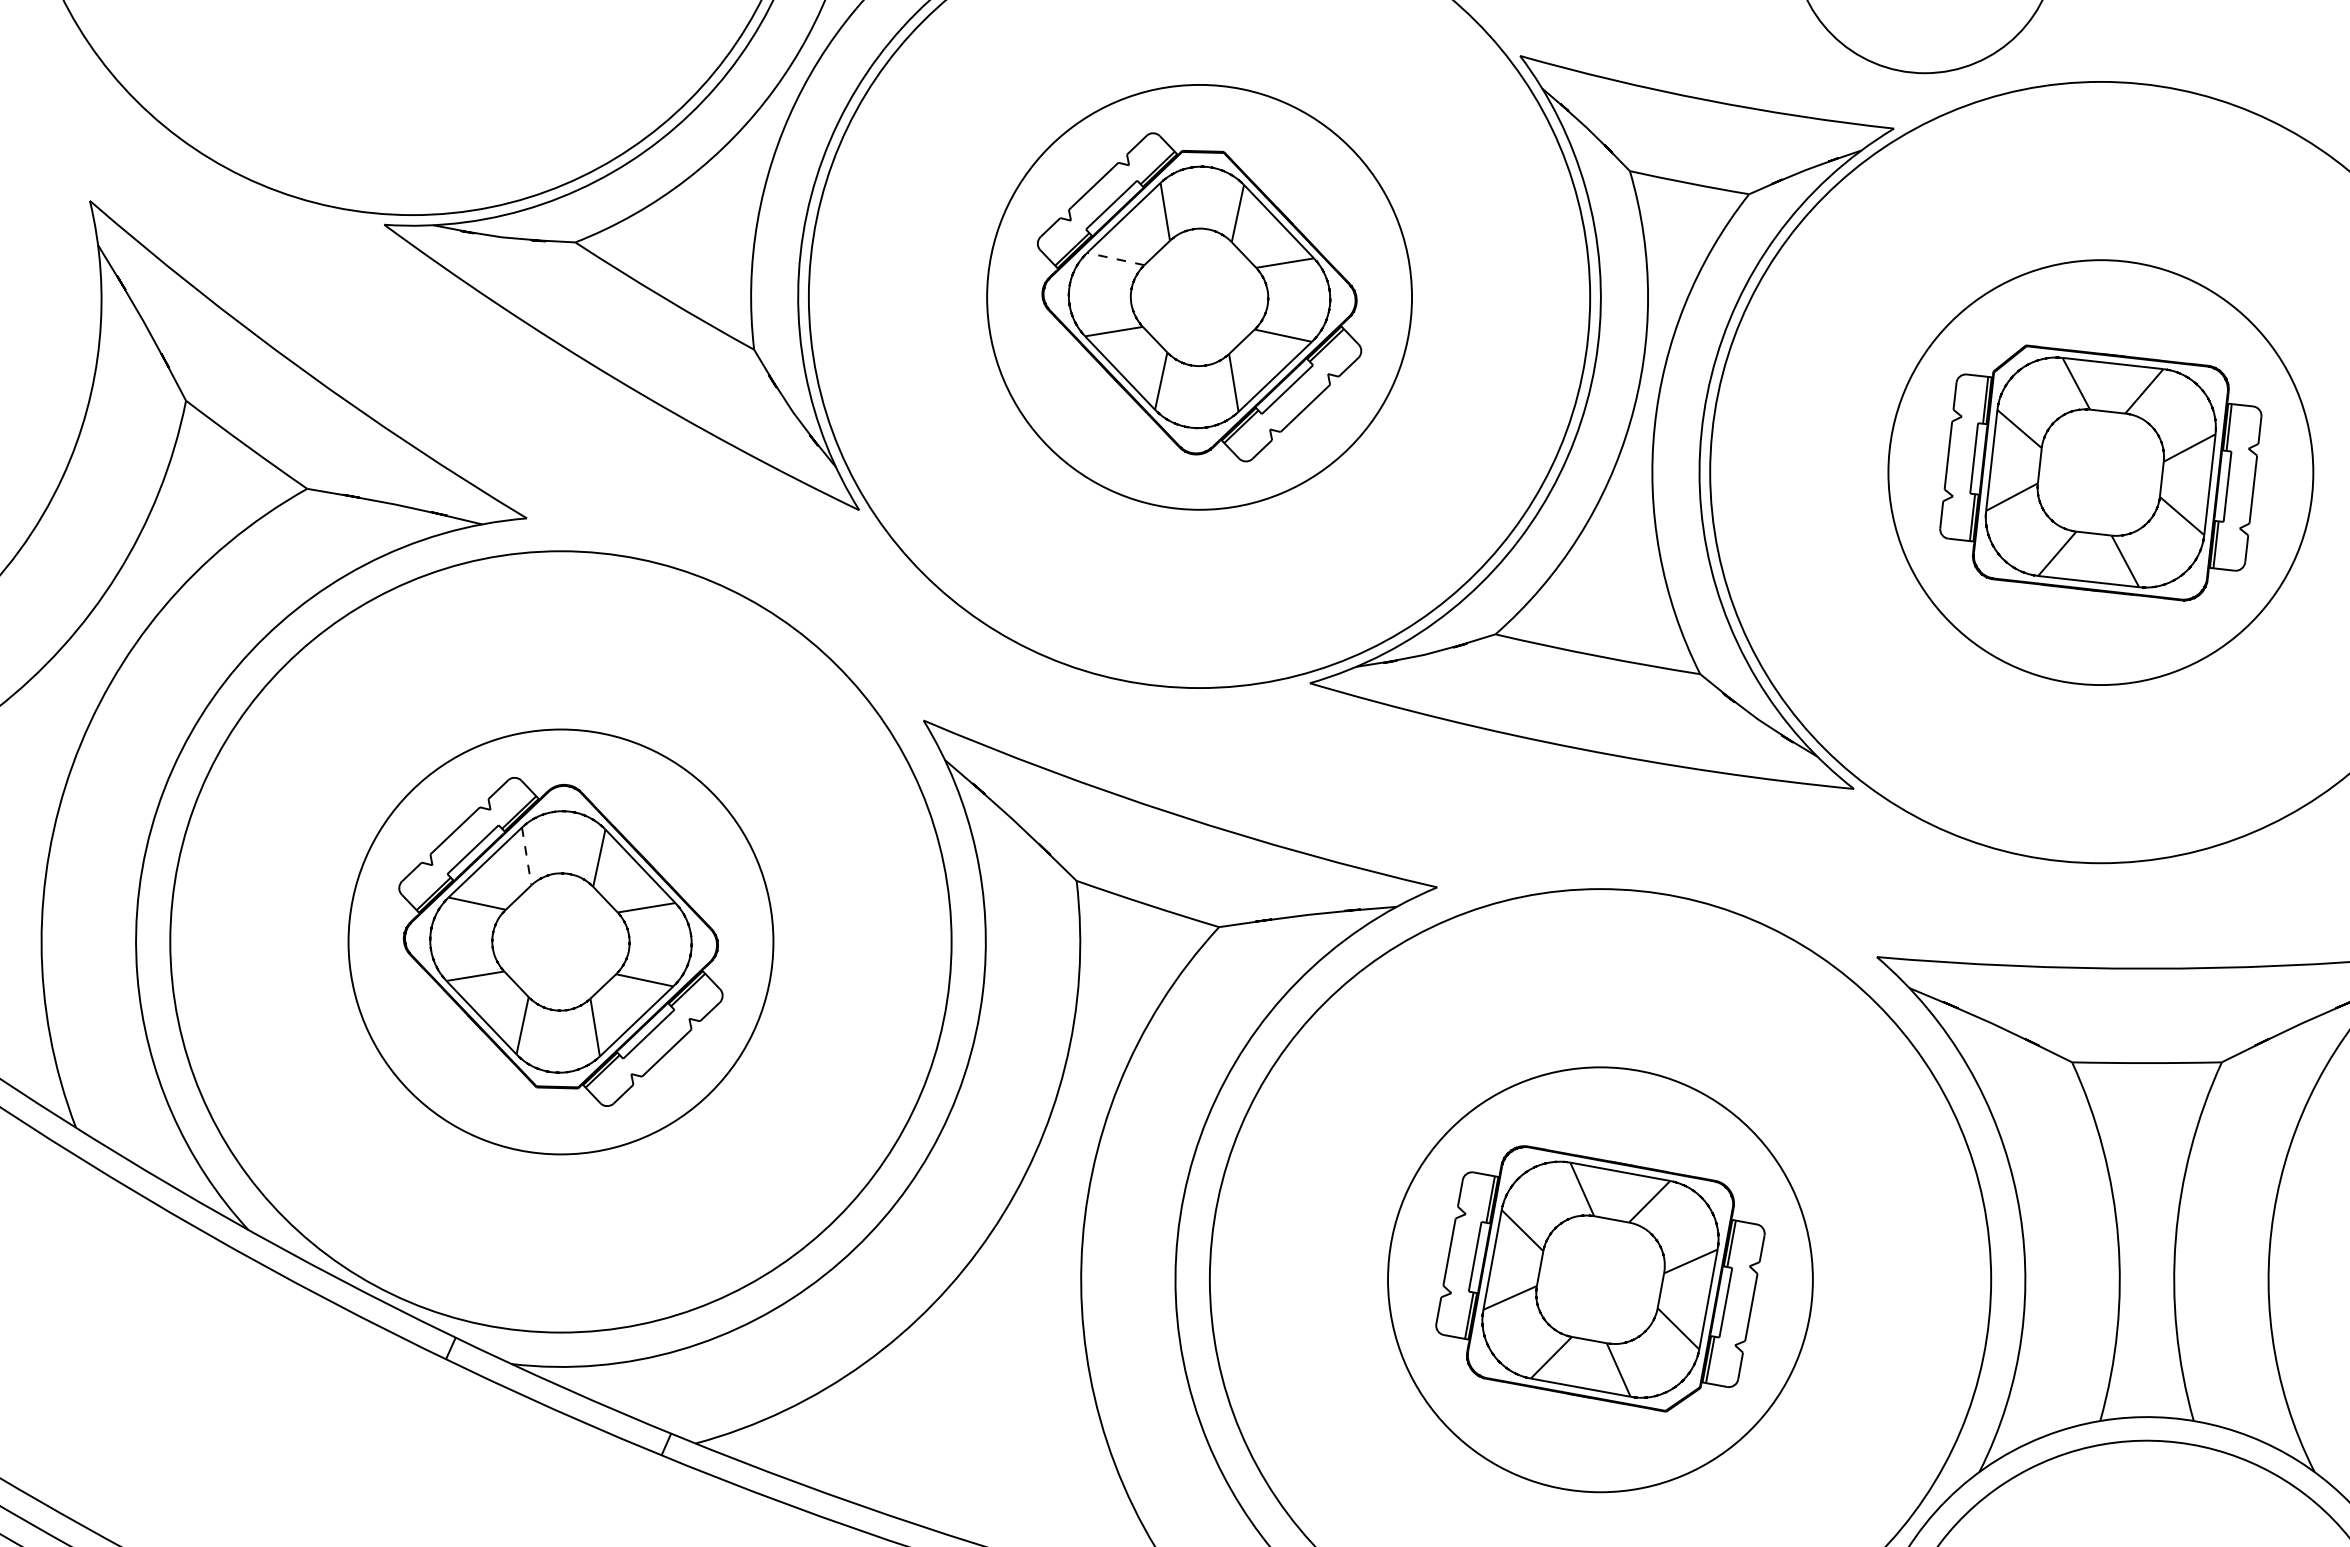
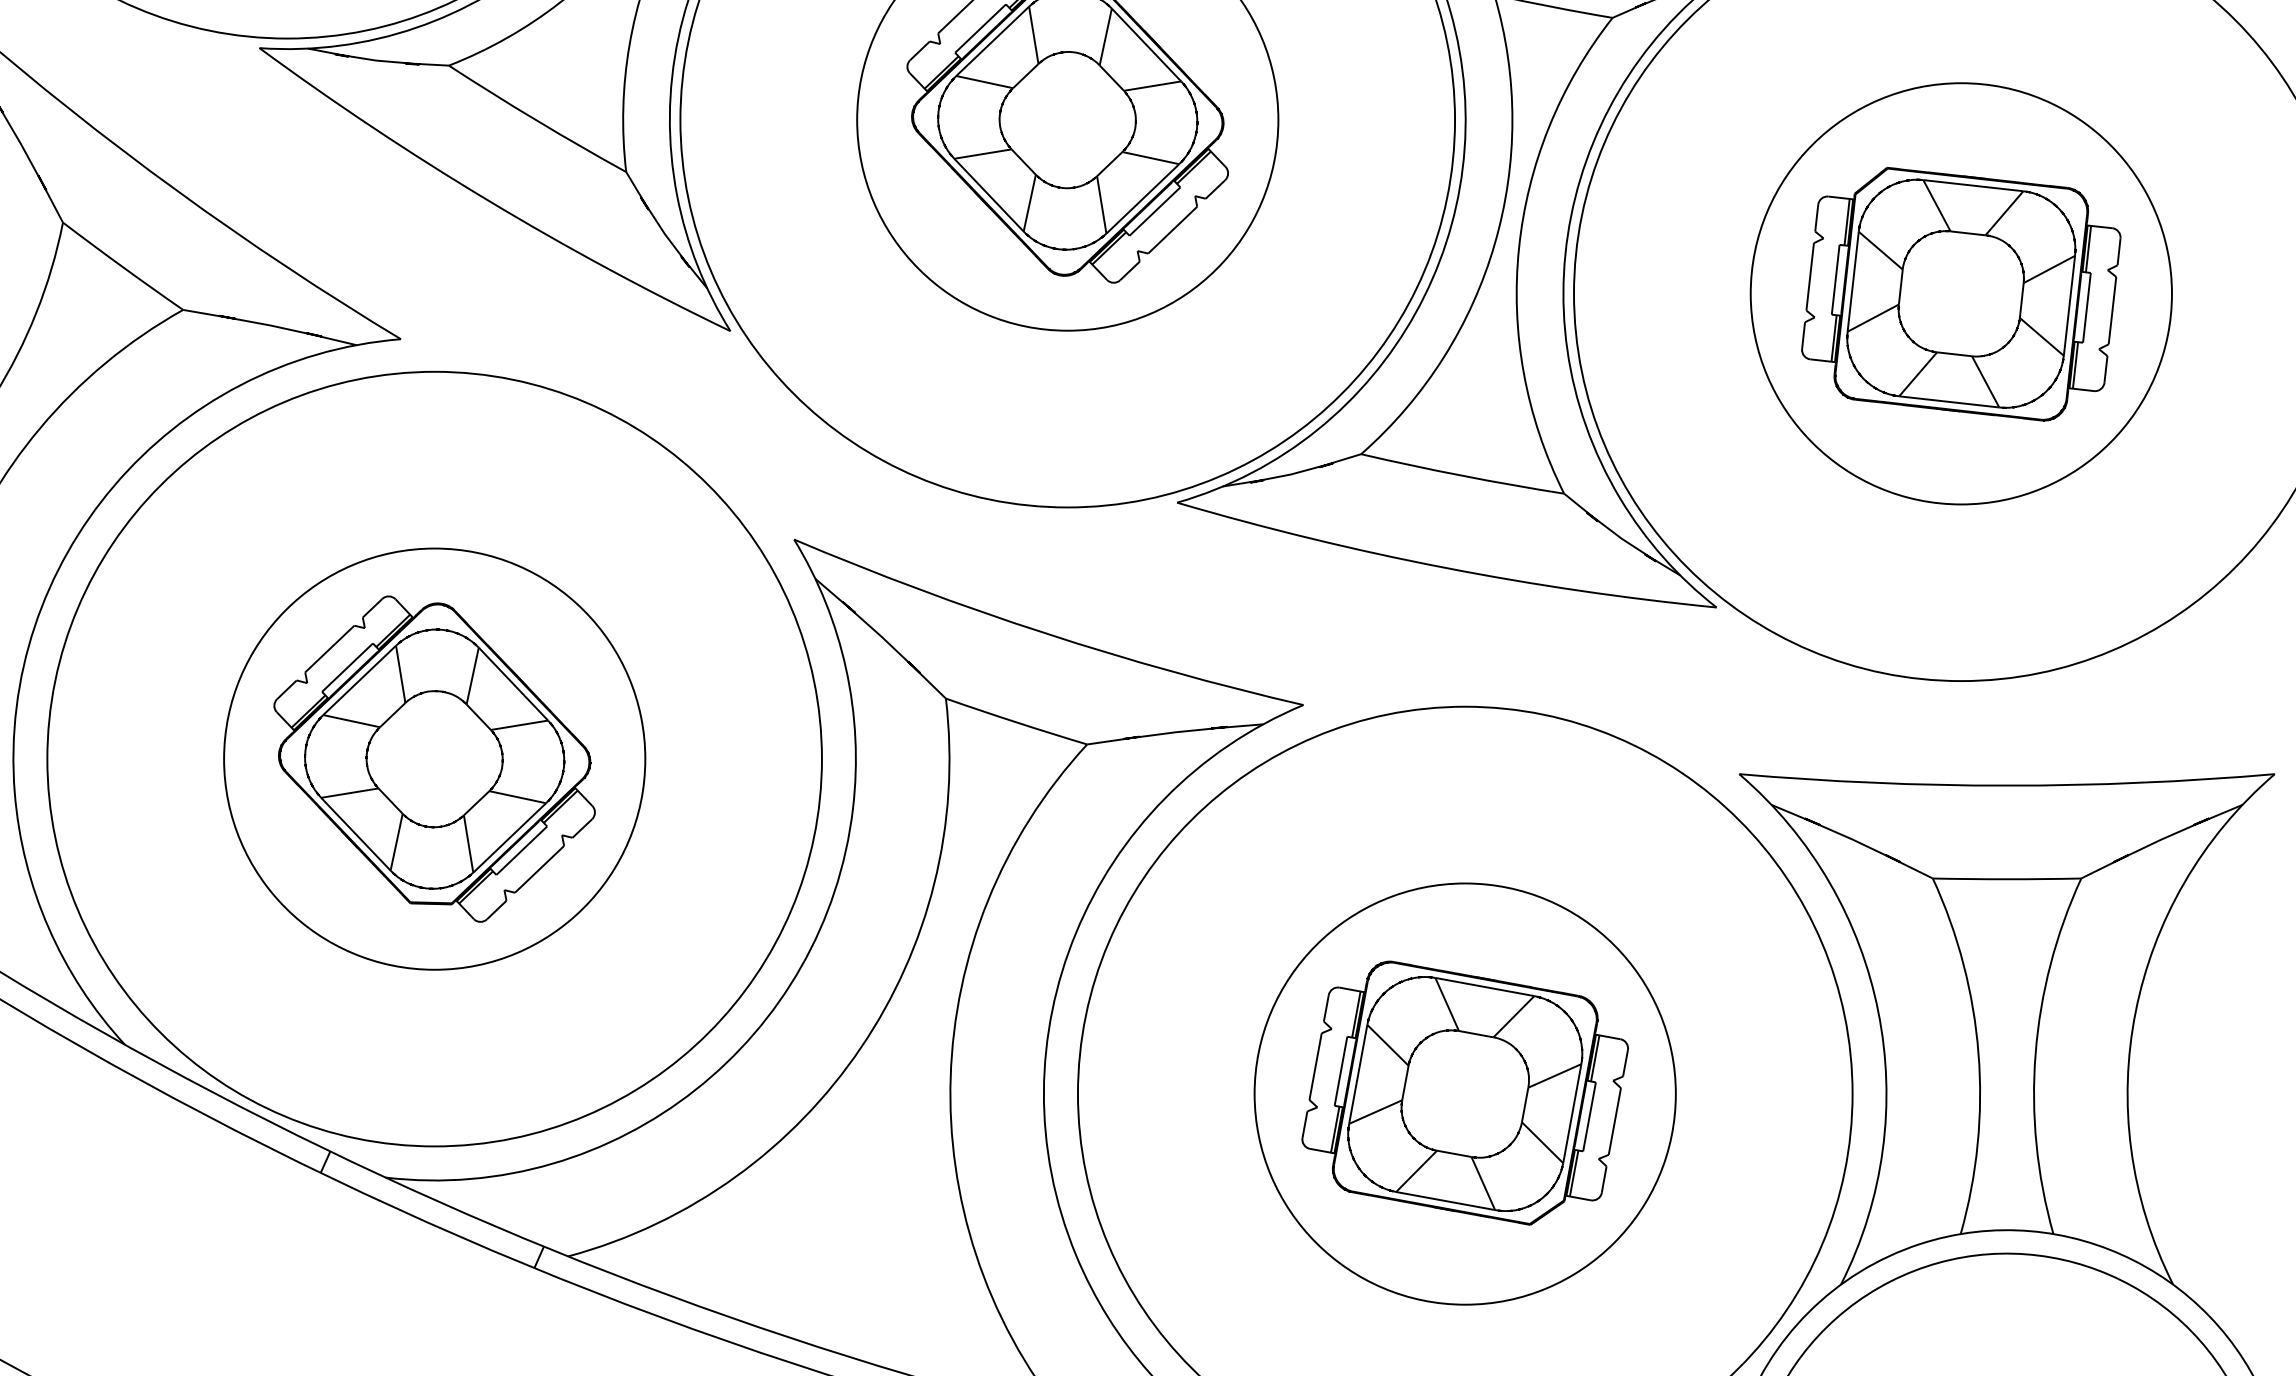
line: (1115, 258) -> (984, 81), dashed -> solid
line: (526, 856) -> (400, 674), dashed -> solid

